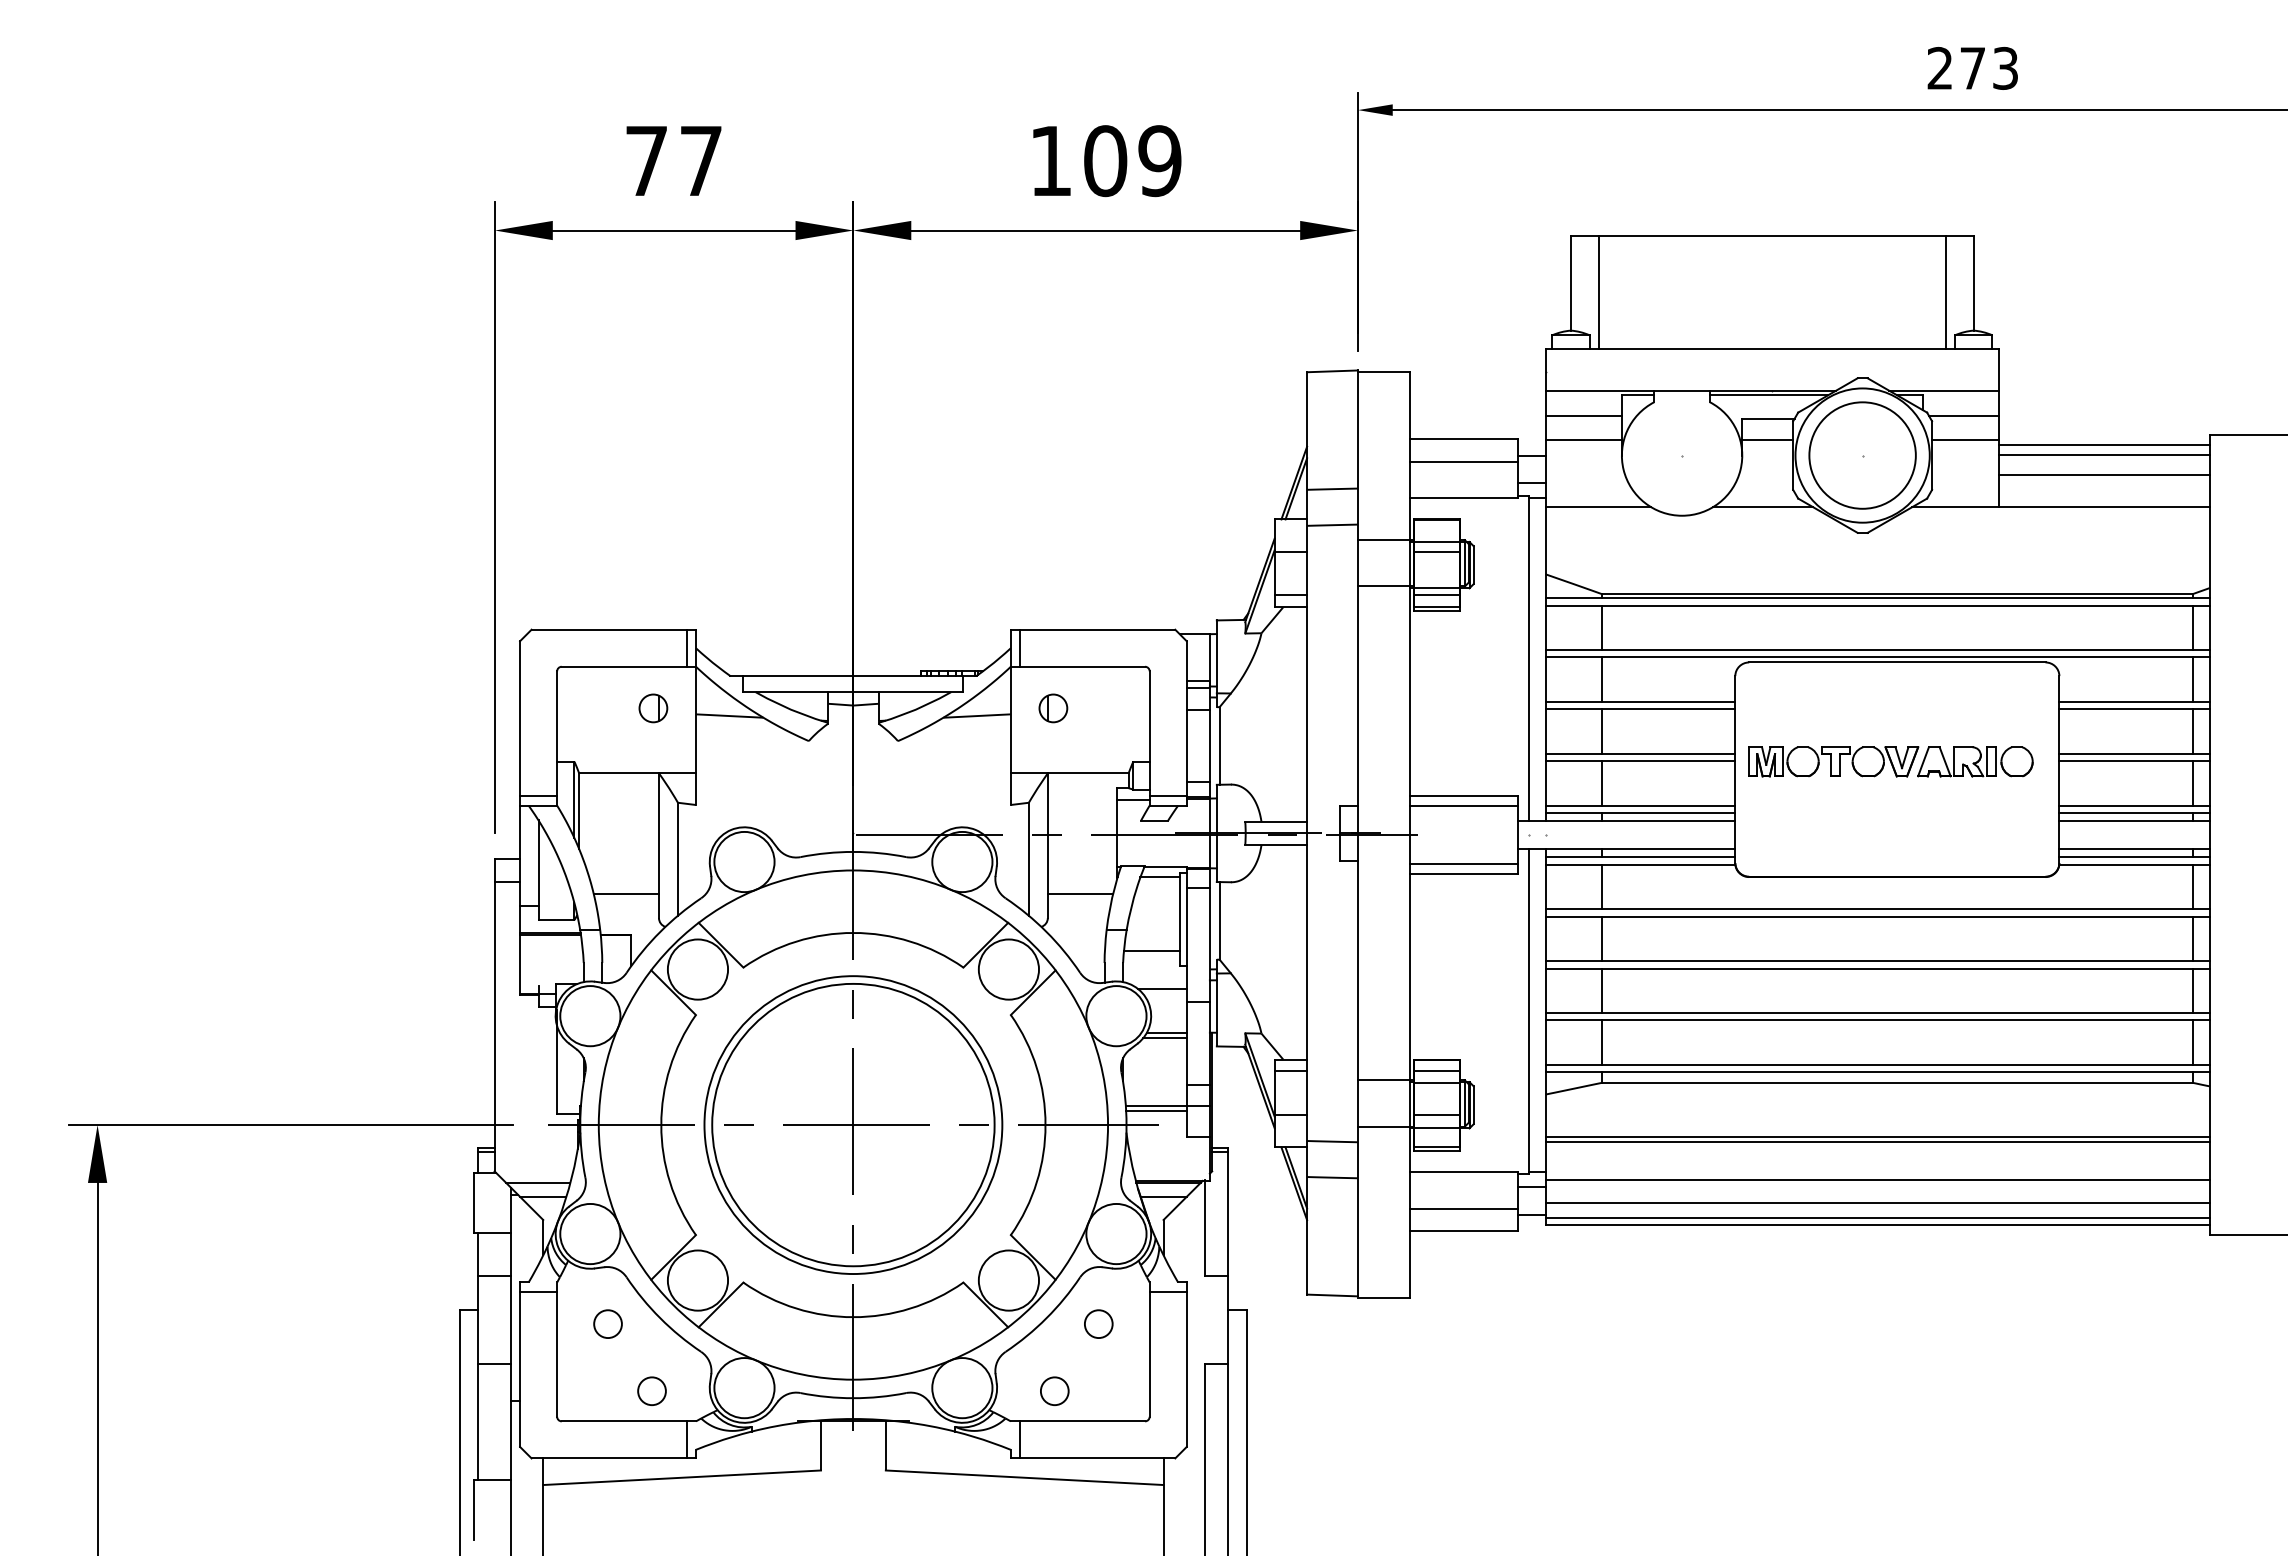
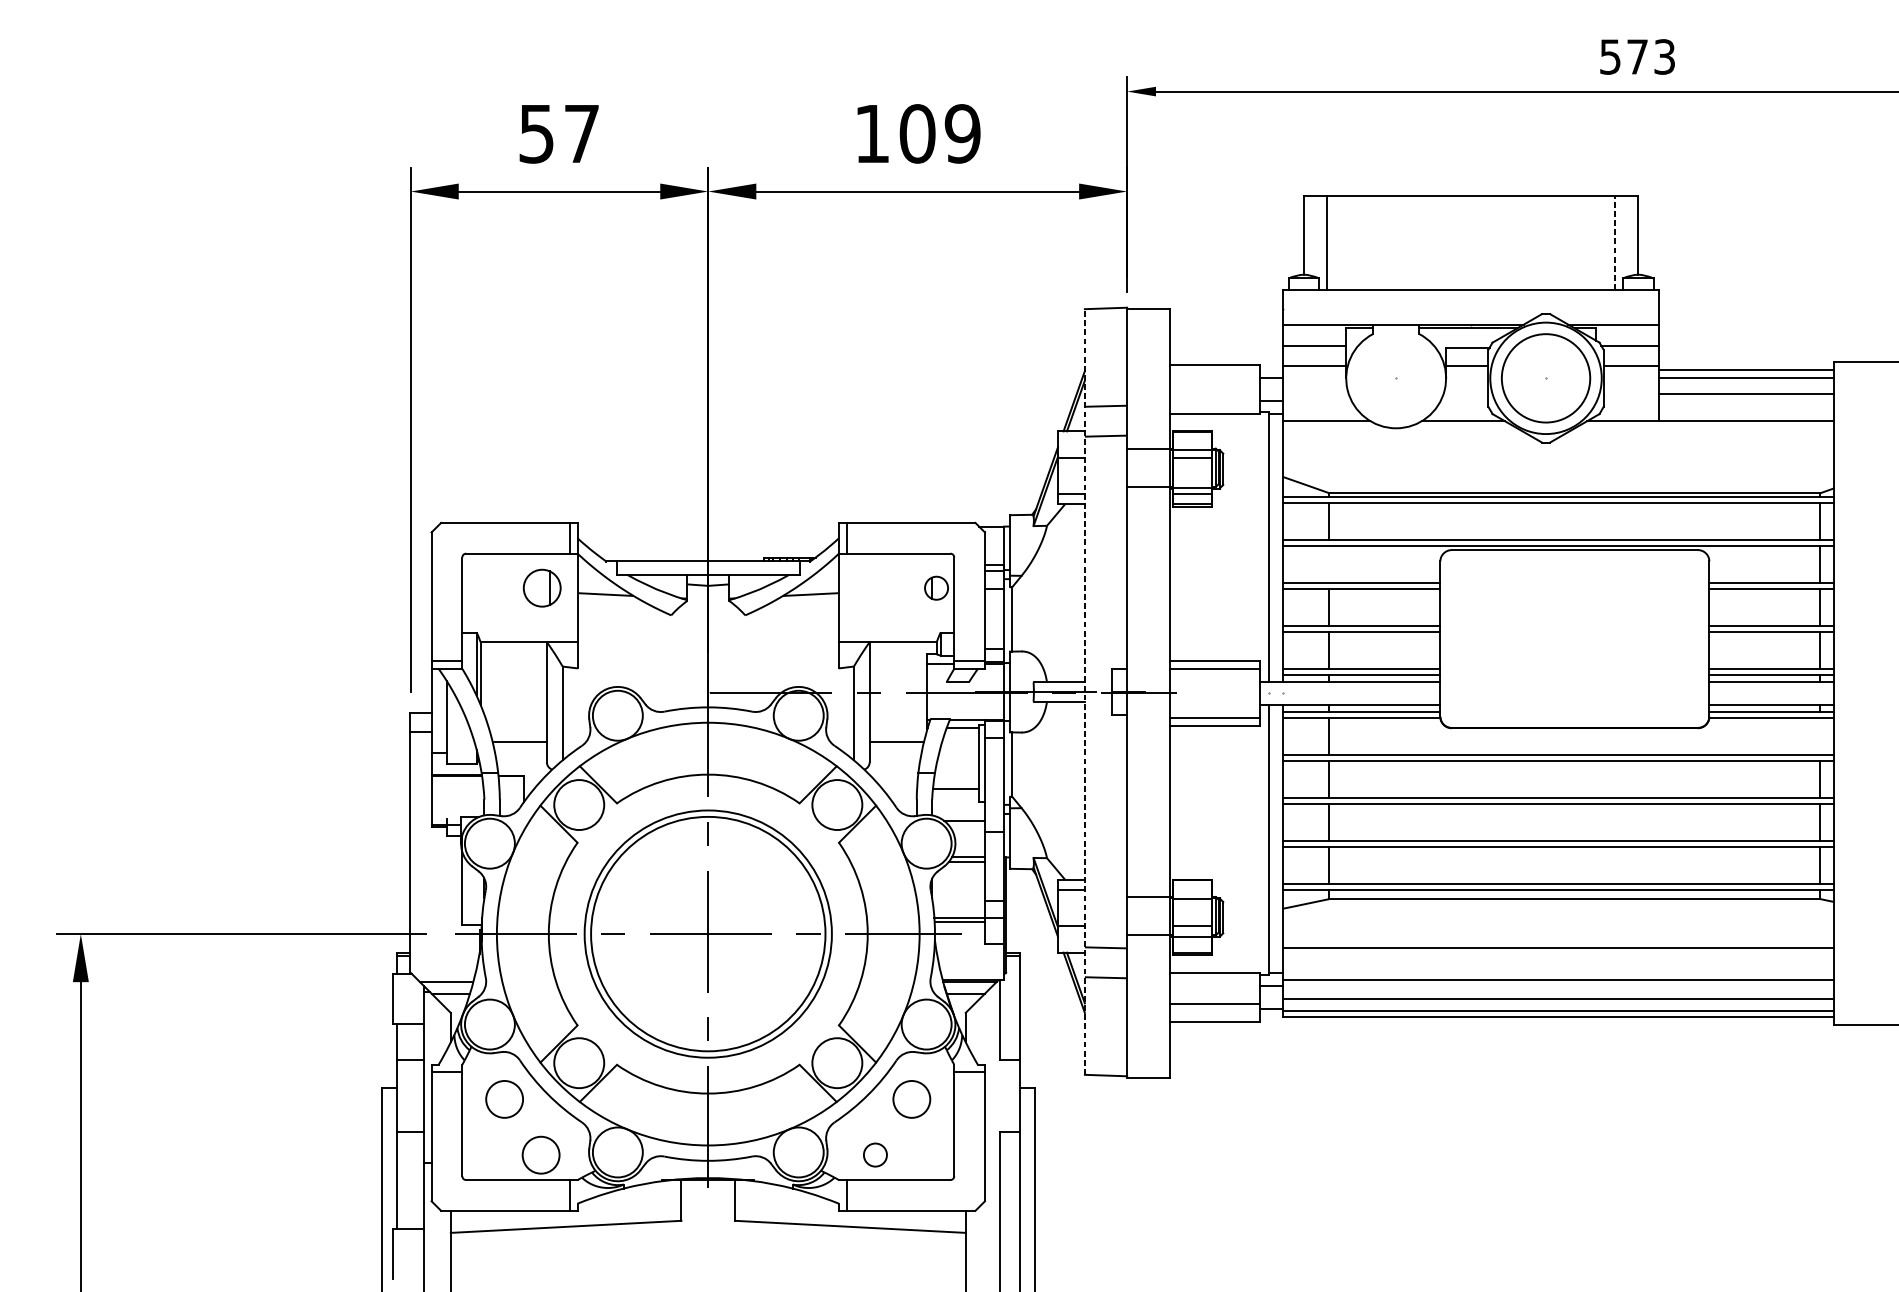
text: (1939, 67) -> (1609, 56), 273 -> 573
text: (646, 161) -> (536, 134), 77 -> 57
line: (1945, 292) -> (1614, 242), solid -> dashed
line: (1463, 461) -> (1214, 383), removed
line: (1601, 679) -> (1329, 564), removed
part: (653, 708) -> (542, 588), size x1.6
part: (1053, 708) -> (936, 588), moved
part: (1890, 761) -> (1569, 632), removed
line: (1307, 832) -> (1085, 691), solid -> dashed
line: (2193, 886) -> (1820, 736), removed
line: (1436, 1071) -> (1192, 889), removed
line: (1877, 1136) -> (1558, 943), removed
circle: (607, 1323) -> (504, 1098), size x1.6
circle: (1098, 1323) -> (911, 1098), size x1.6
circle: (651, 1390) -> (540, 1154), size x1.6

